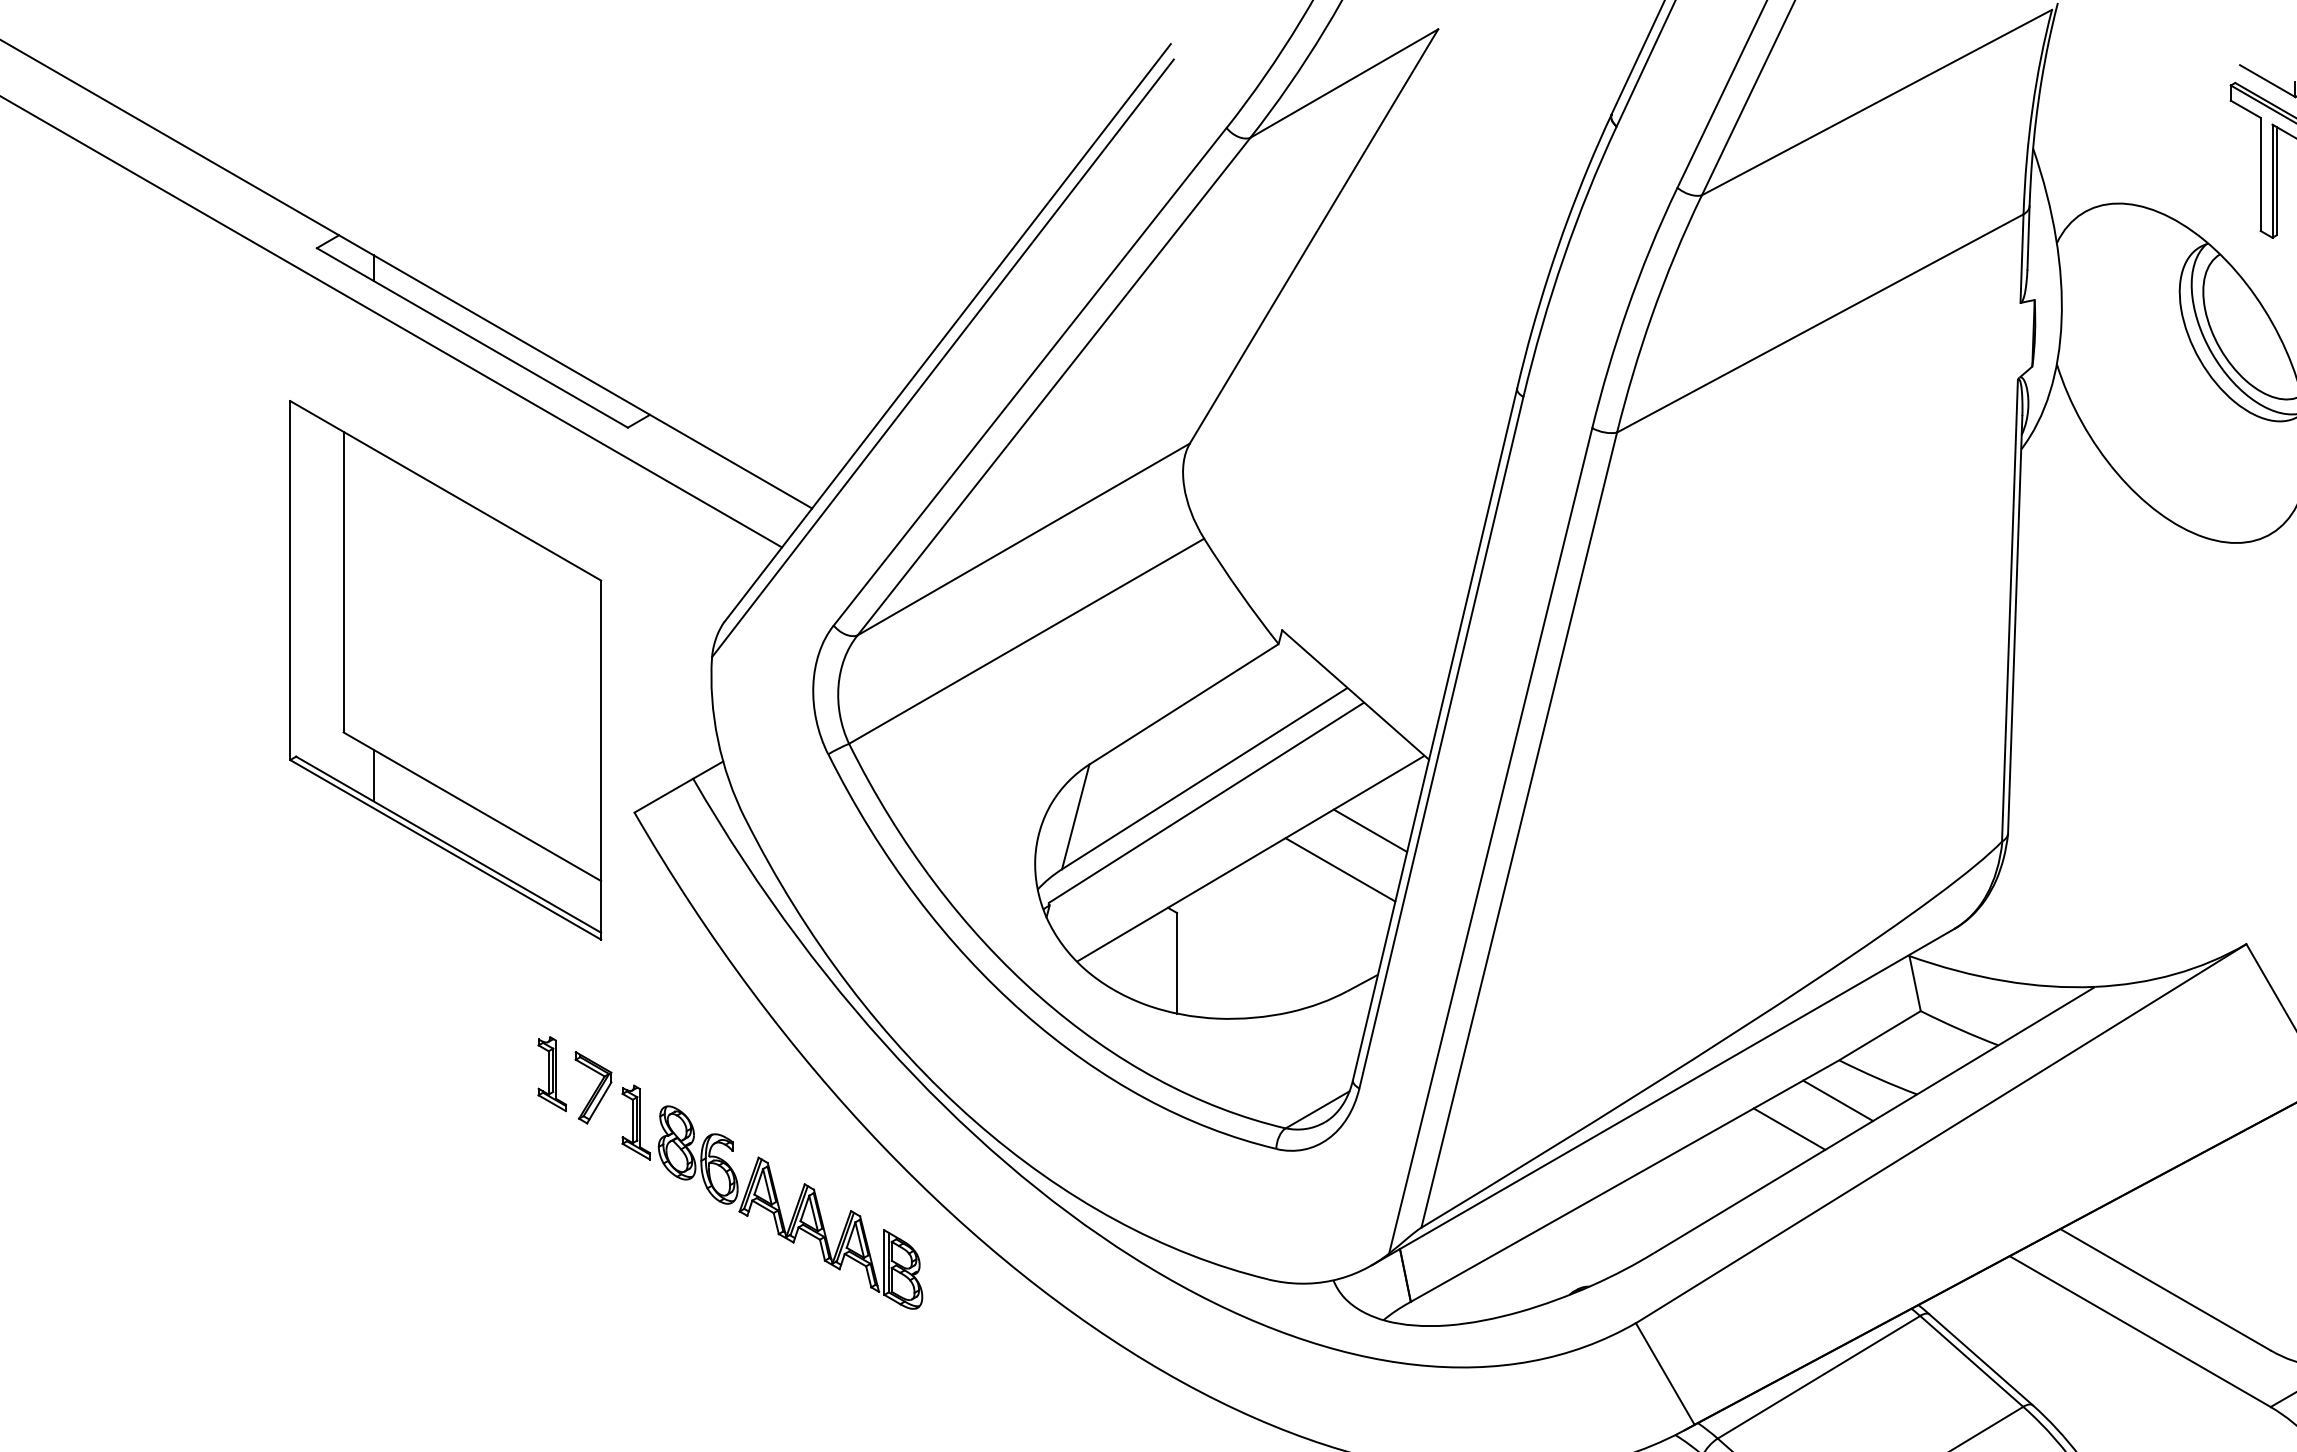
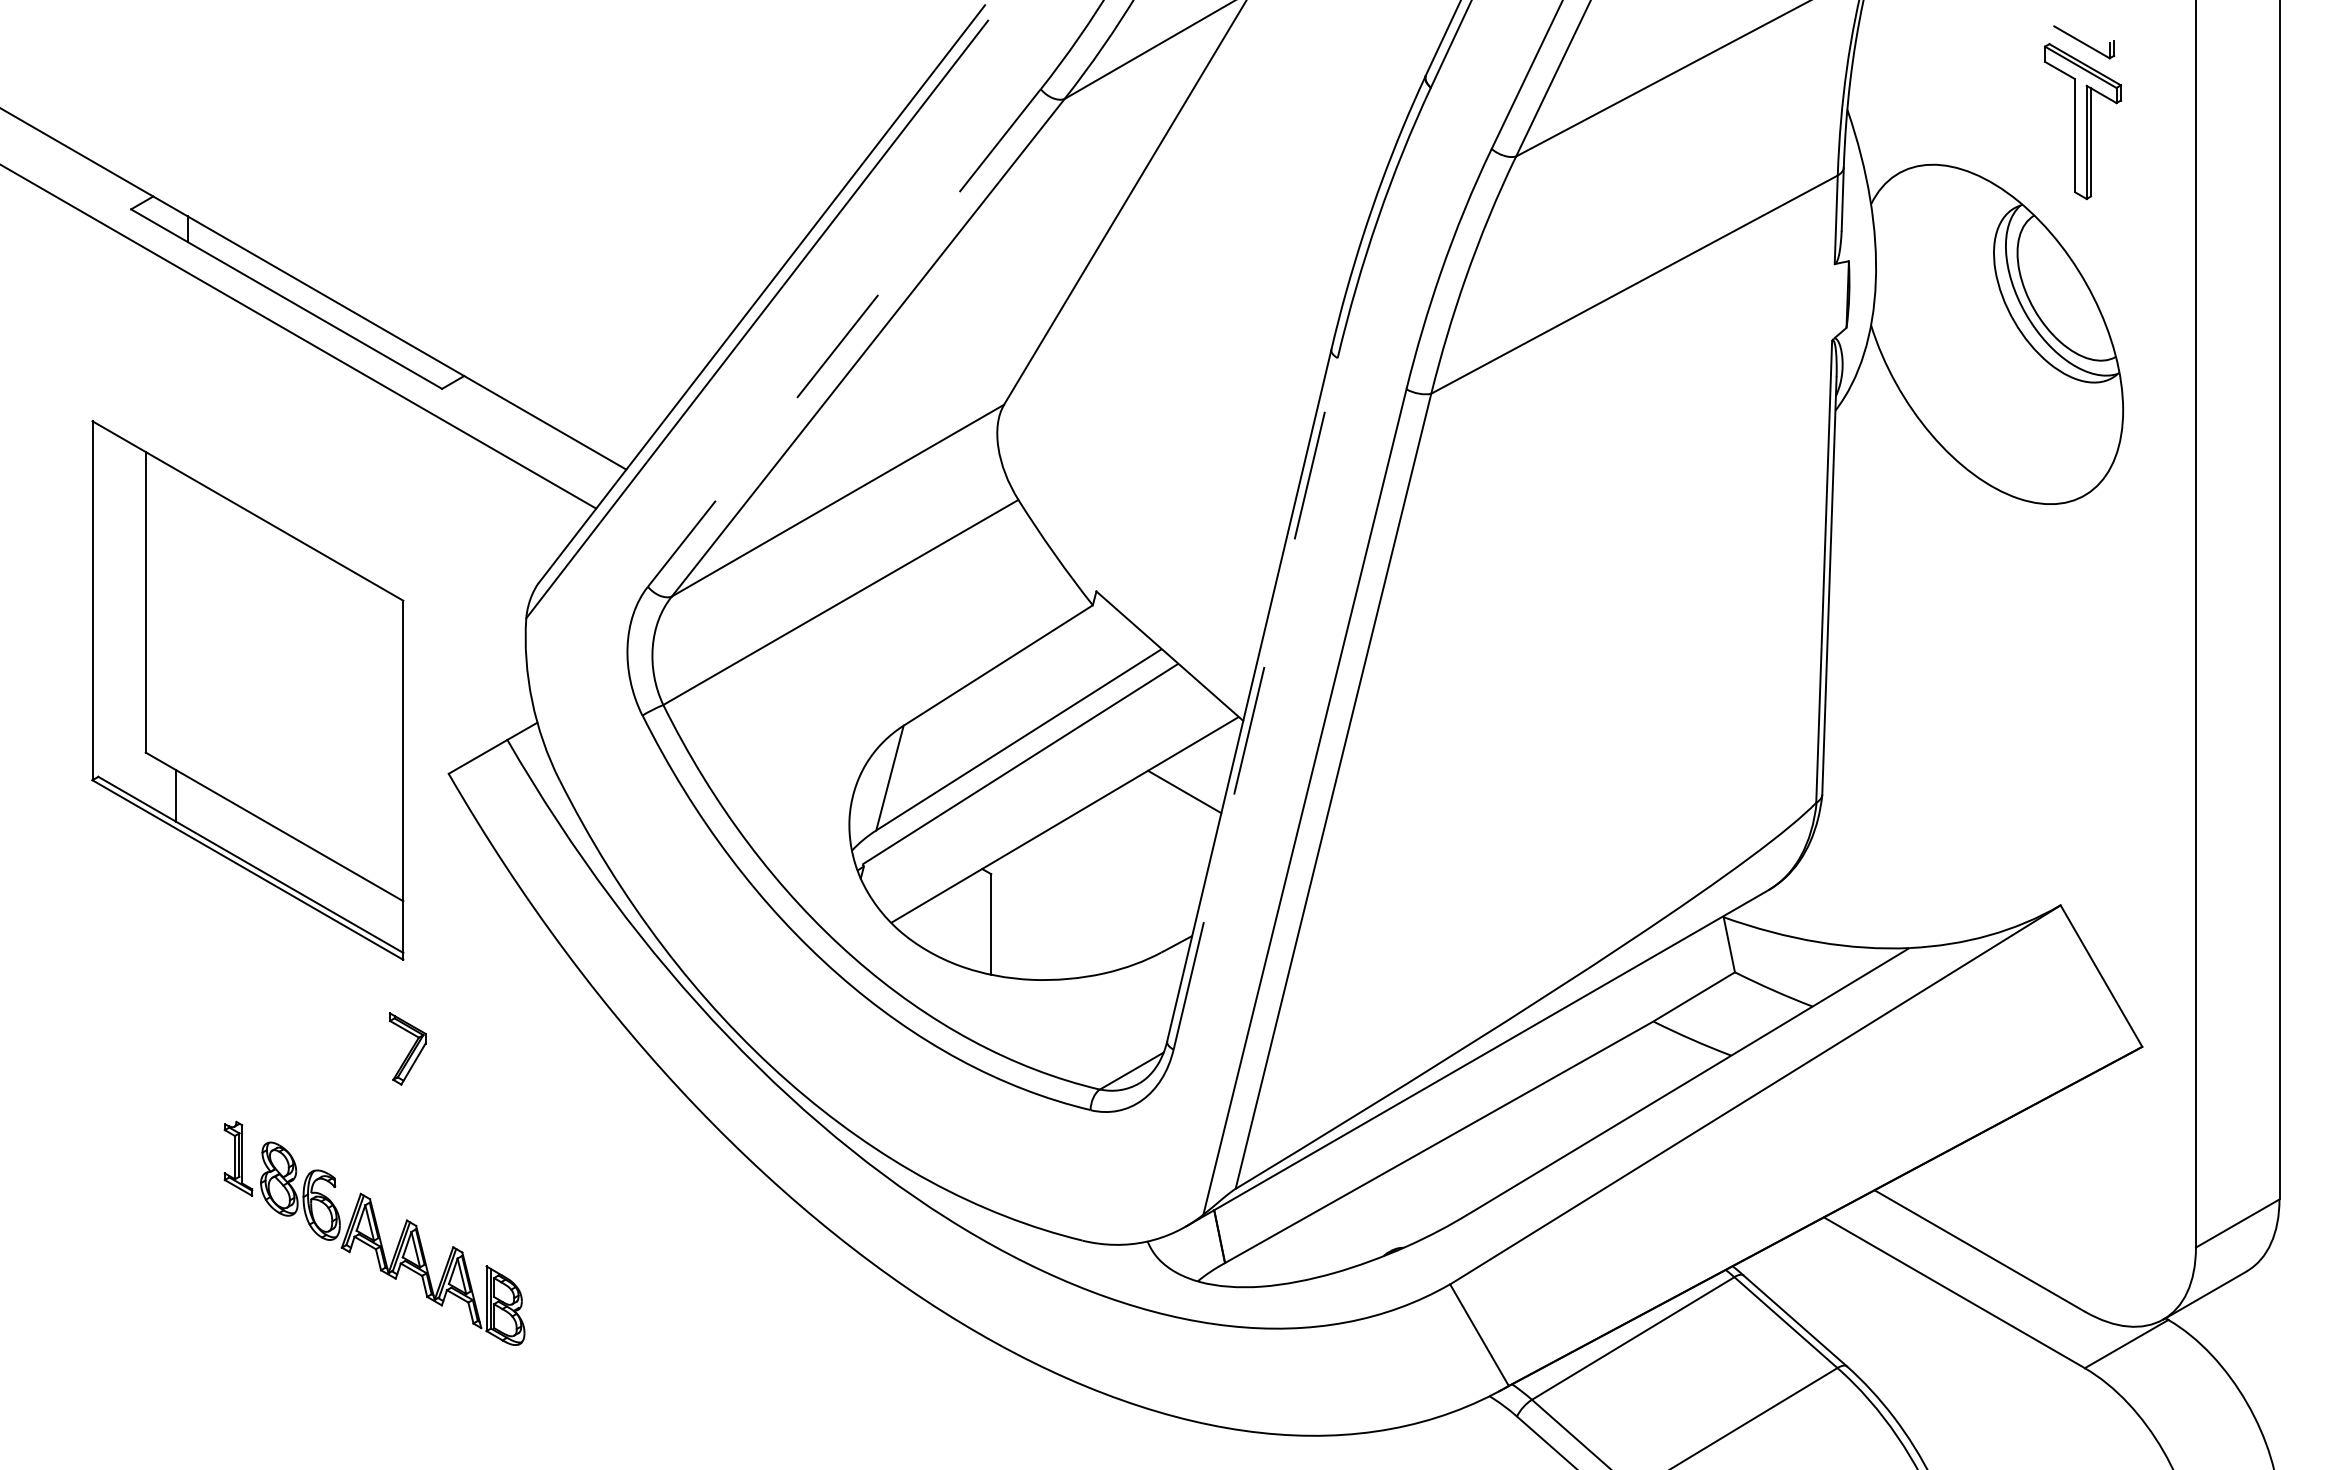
line: (1030, 376) -> (844, 337), solid -> dashed
part: (445, 670) -> (247, 690), moved
line: (1441, 742) -> (1255, 703), solid -> dashed
line: (1340, 869) -> (1154, 830), removed
part: (552, 1074) -> (366, 1035), removed
line: (1838, 1100) -> (1652, 1061), removed
line: (1789, 1129) -> (1603, 1090), removed
part: (772, 1196) -> (374, 1232), moved

